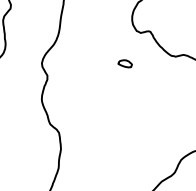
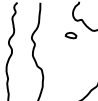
part: (124, 63) -> (70, 35), size x1.67

